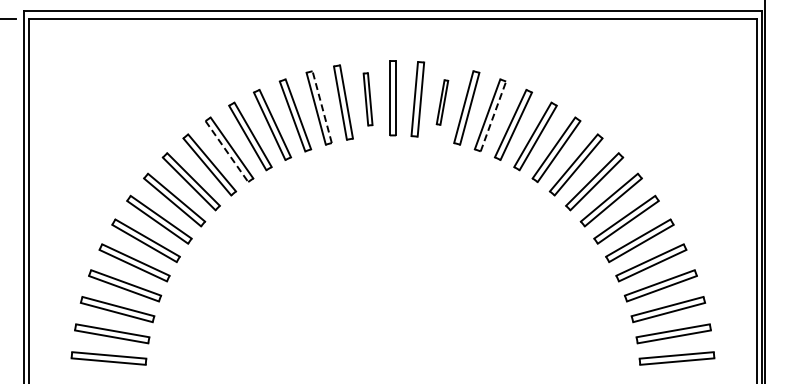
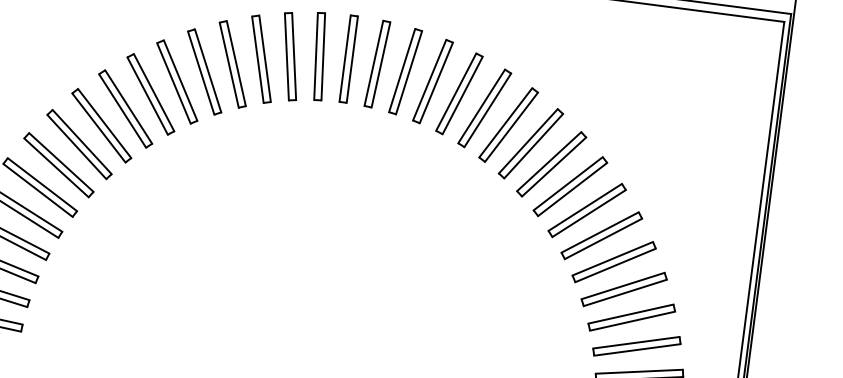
part: (367, 99) -> (318, 56), size x1.43
part: (442, 102) -> (405, 71), size x1.67
line: (322, 106) -> (265, 58), dashed -> solid
line: (493, 116) -> (462, 95), dashed -> solid
line: (227, 151) -> (148, 96), dashed -> solid

